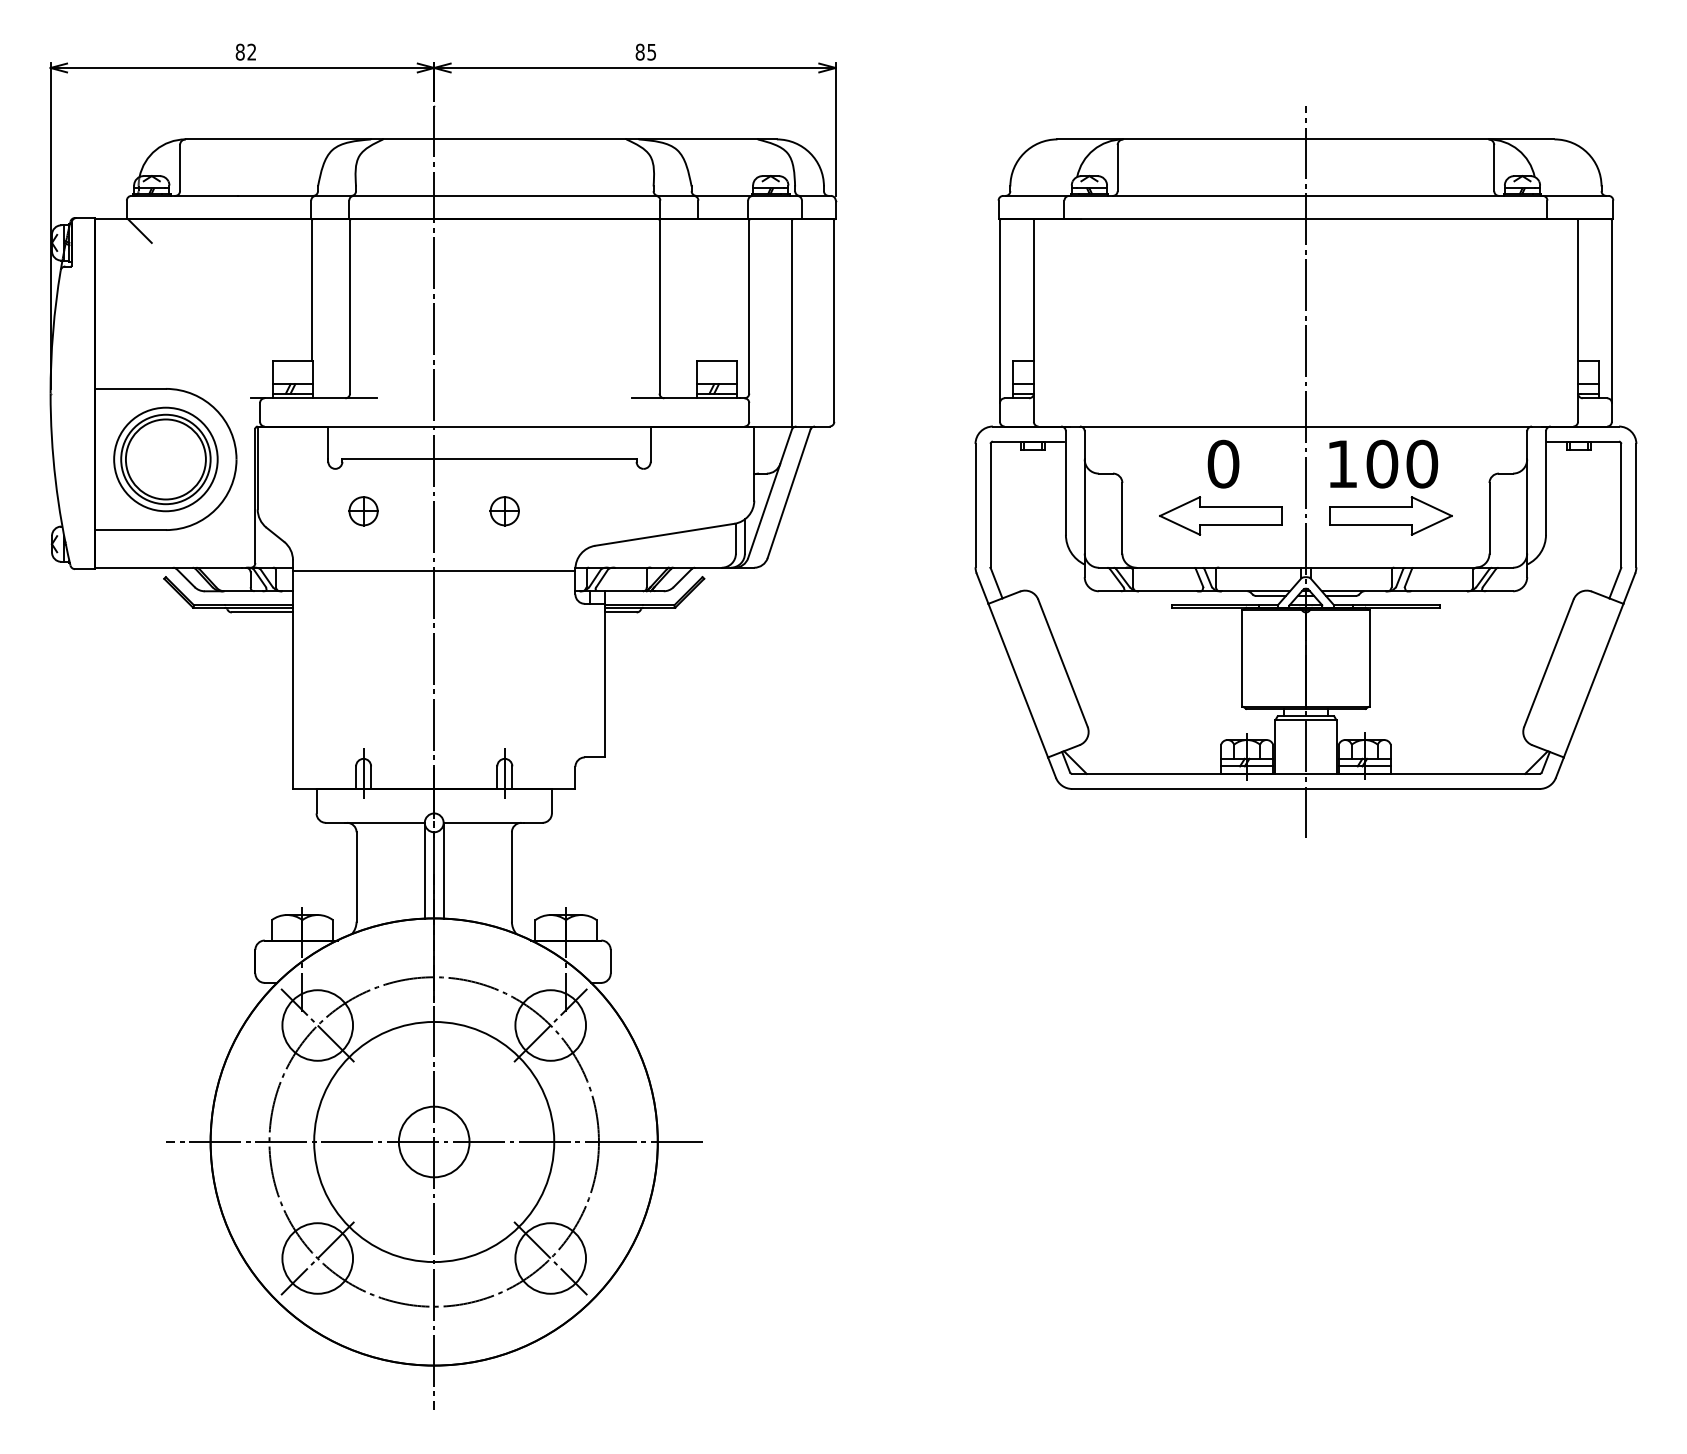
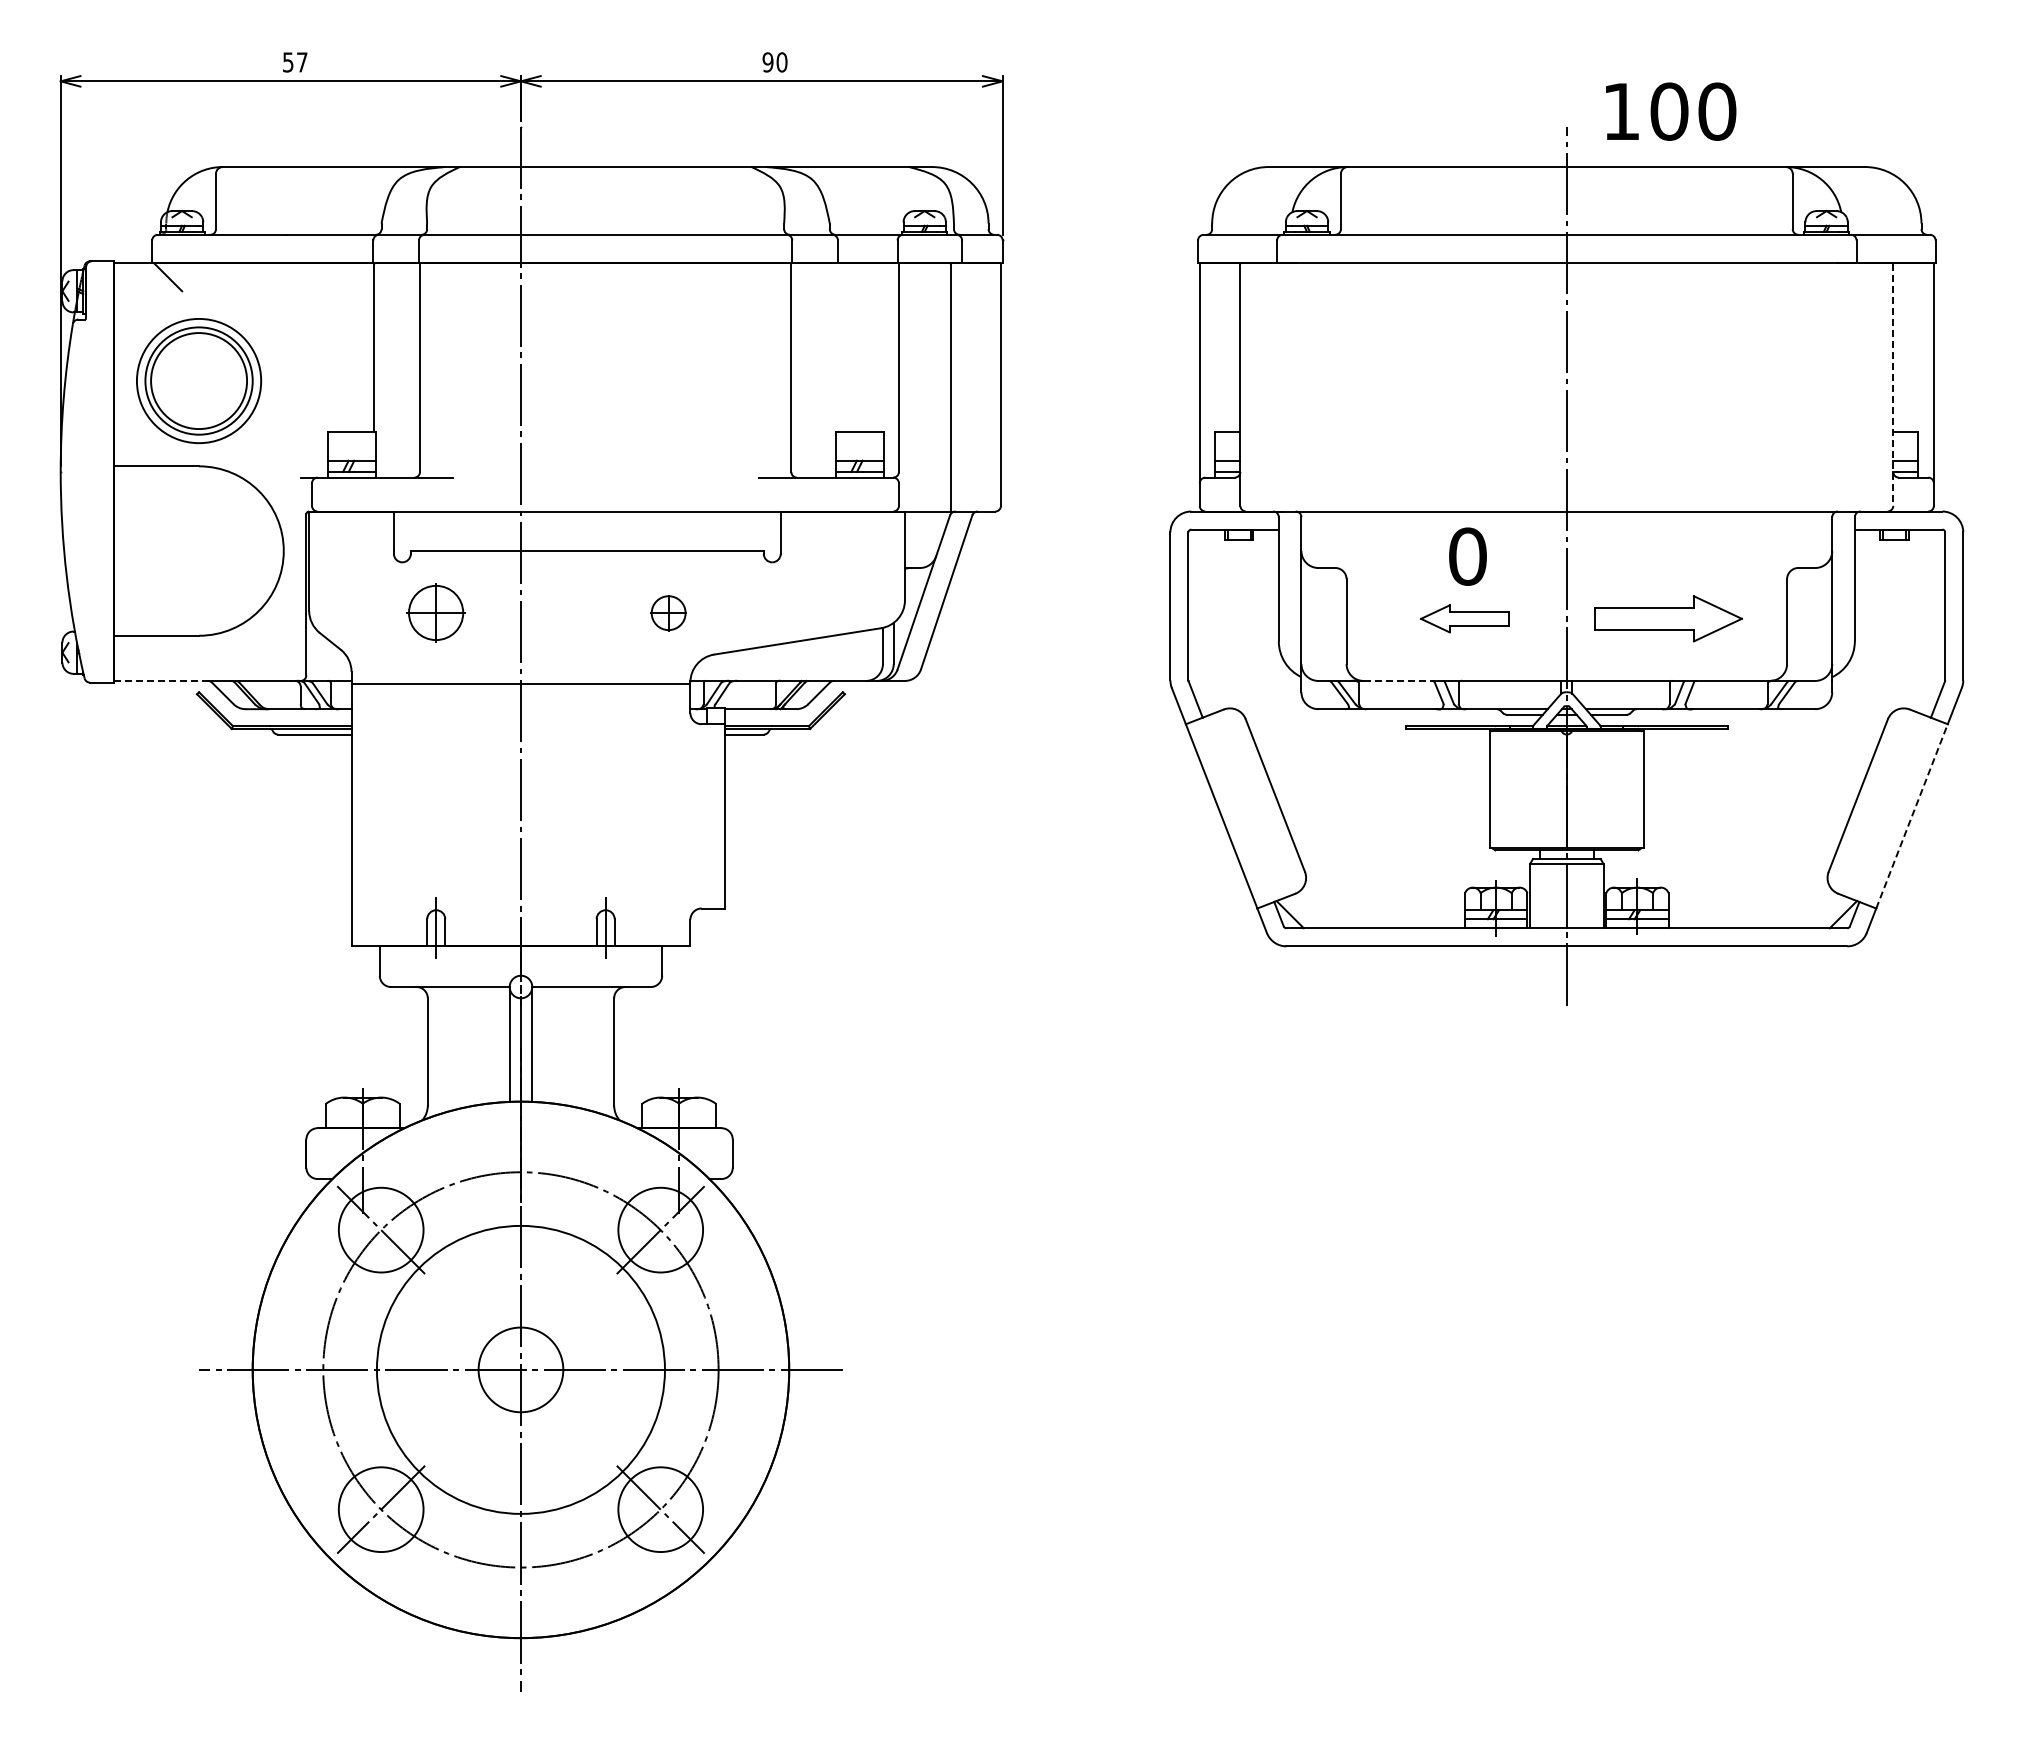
text: (245, 52) -> (294, 62), 82 -> 57
text: (645, 52) -> (774, 62), 85 -> 90
line: (1578, 321) -> (1893, 385), solid -> dashed
part: (166, 459) -> (199, 381), moved
text: (1384, 464) -> (1671, 111), moved
part: (363, 511) -> (436, 613), size x1.6
part: (504, 511) -> (668, 613), moved
part: (1220, 515) -> (1464, 618), size x0.6
line: (134, 567) -> (161, 680), solid -> dashed
line: (1165, 567) -> (1398, 680), solid -> dashed
line: (1594, 680) -> (1912, 816), solid -> dashed

